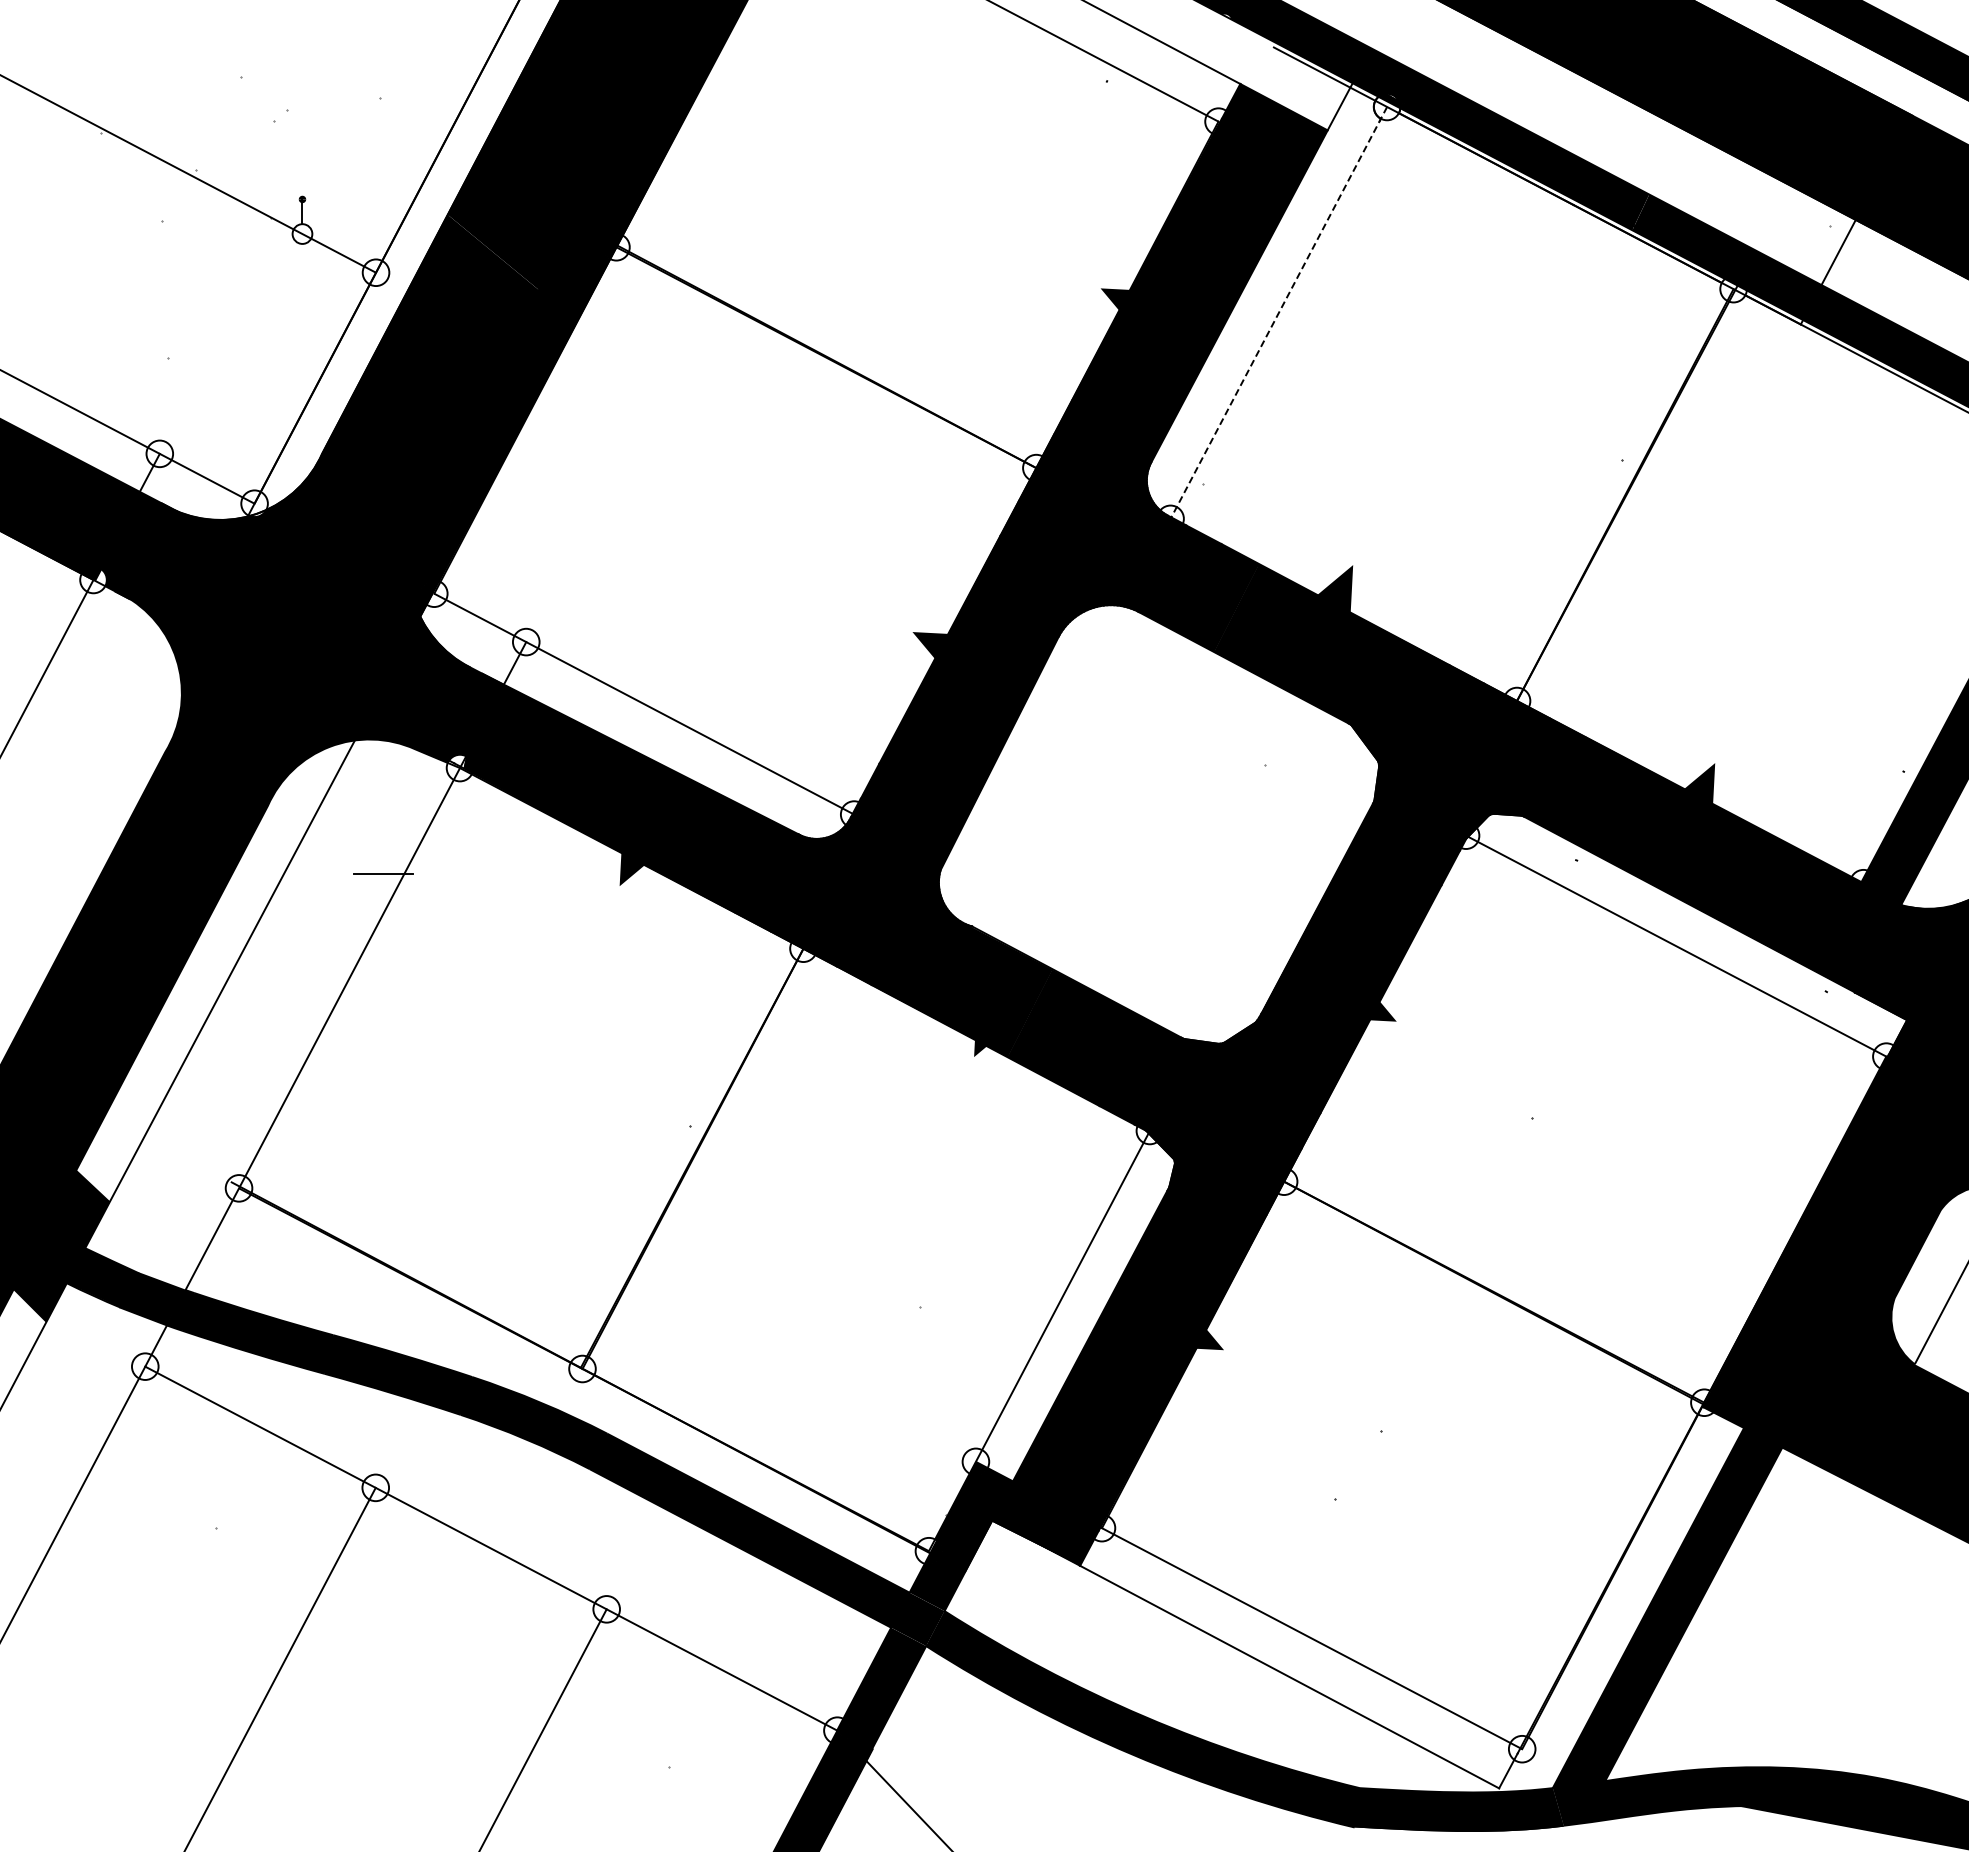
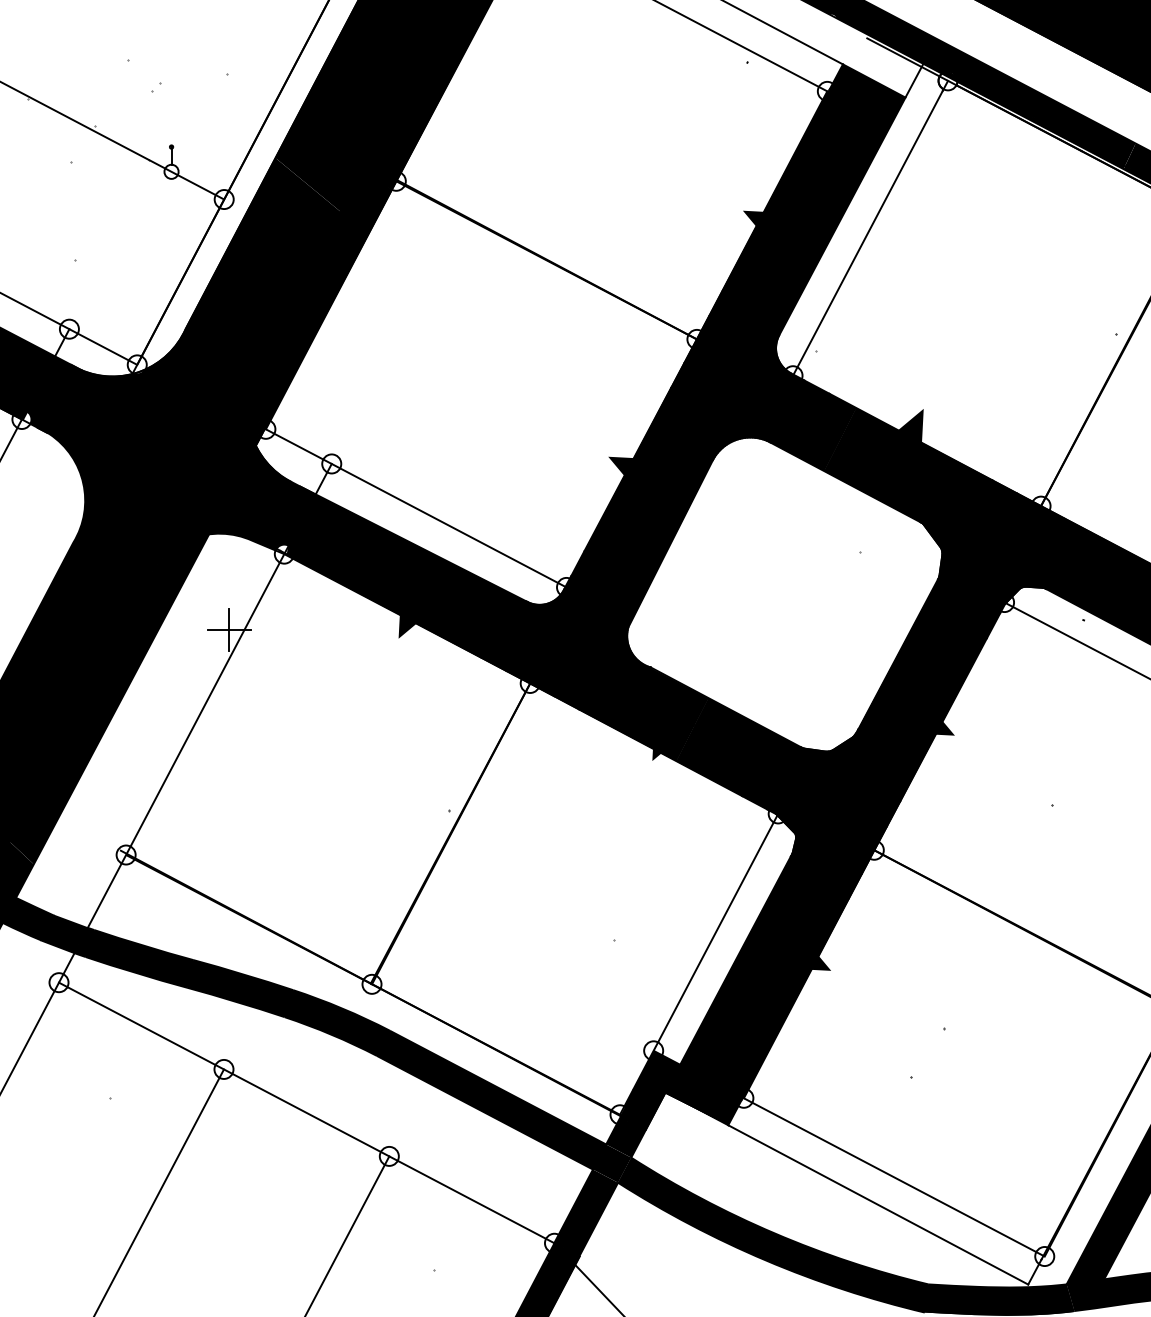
line: (1278, 312) -> (870, 227), dashed -> solid
line: (383, 874) -> (229, 630), added
fill: (215, 970) -> (109, 699), added

